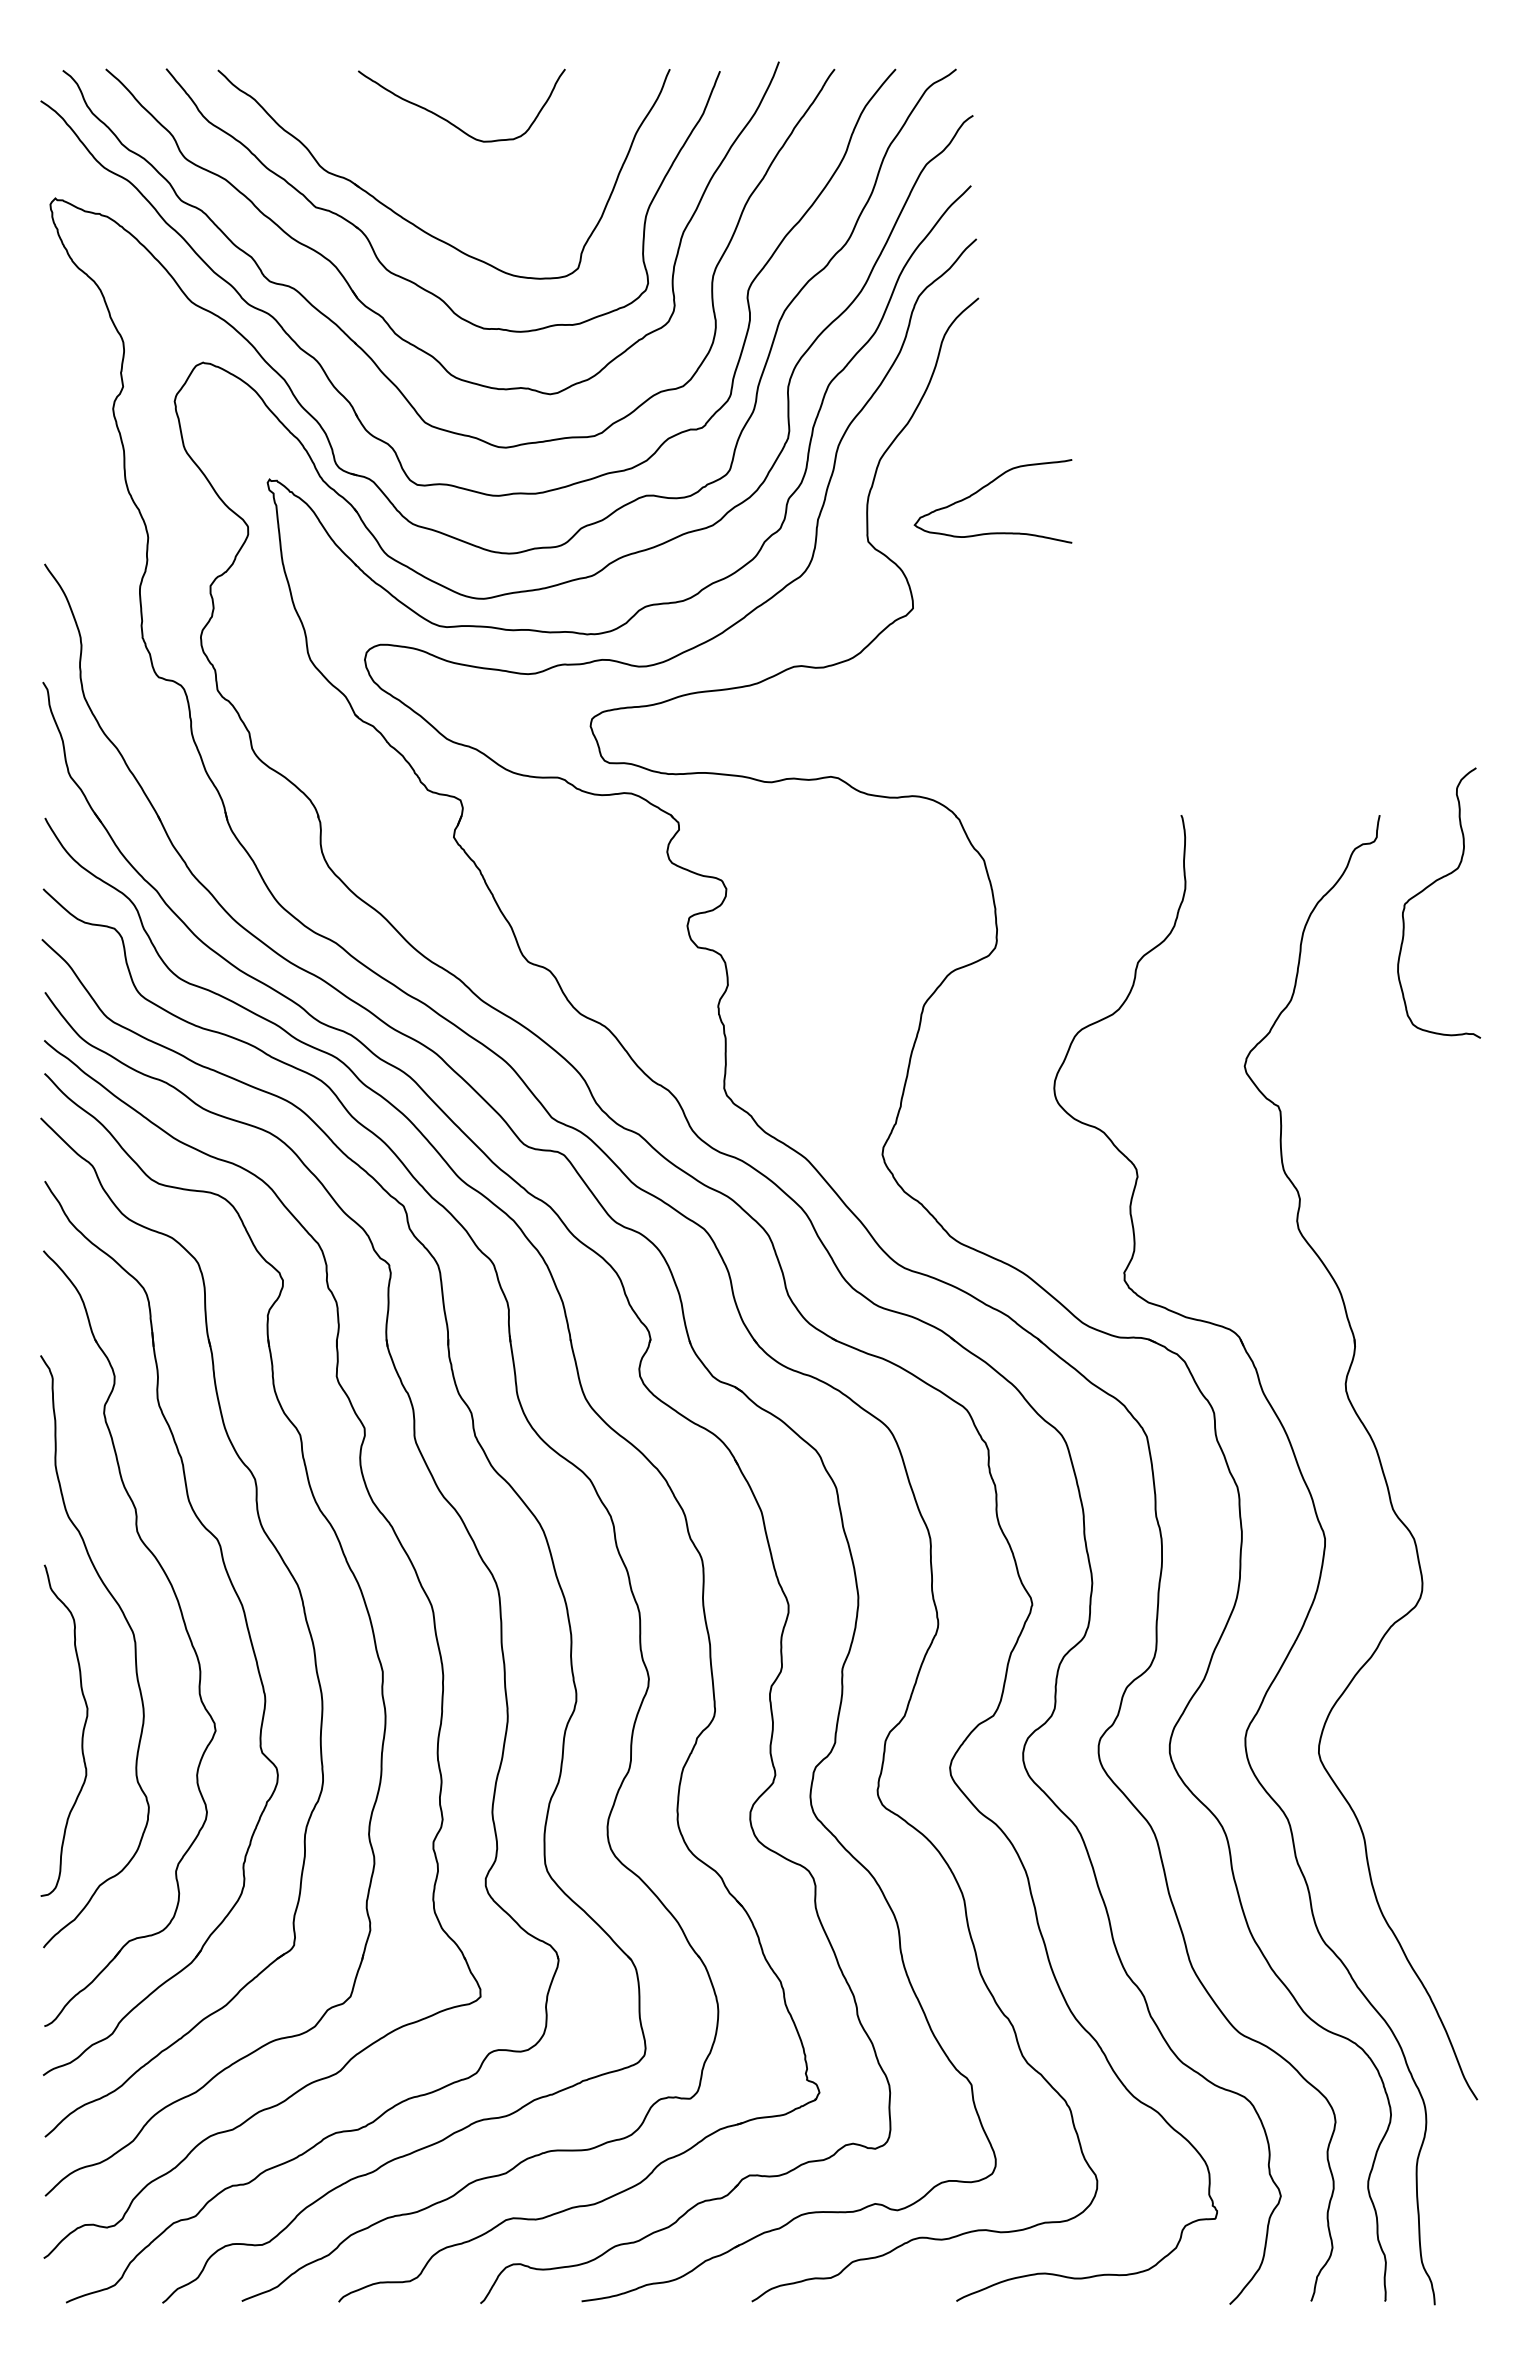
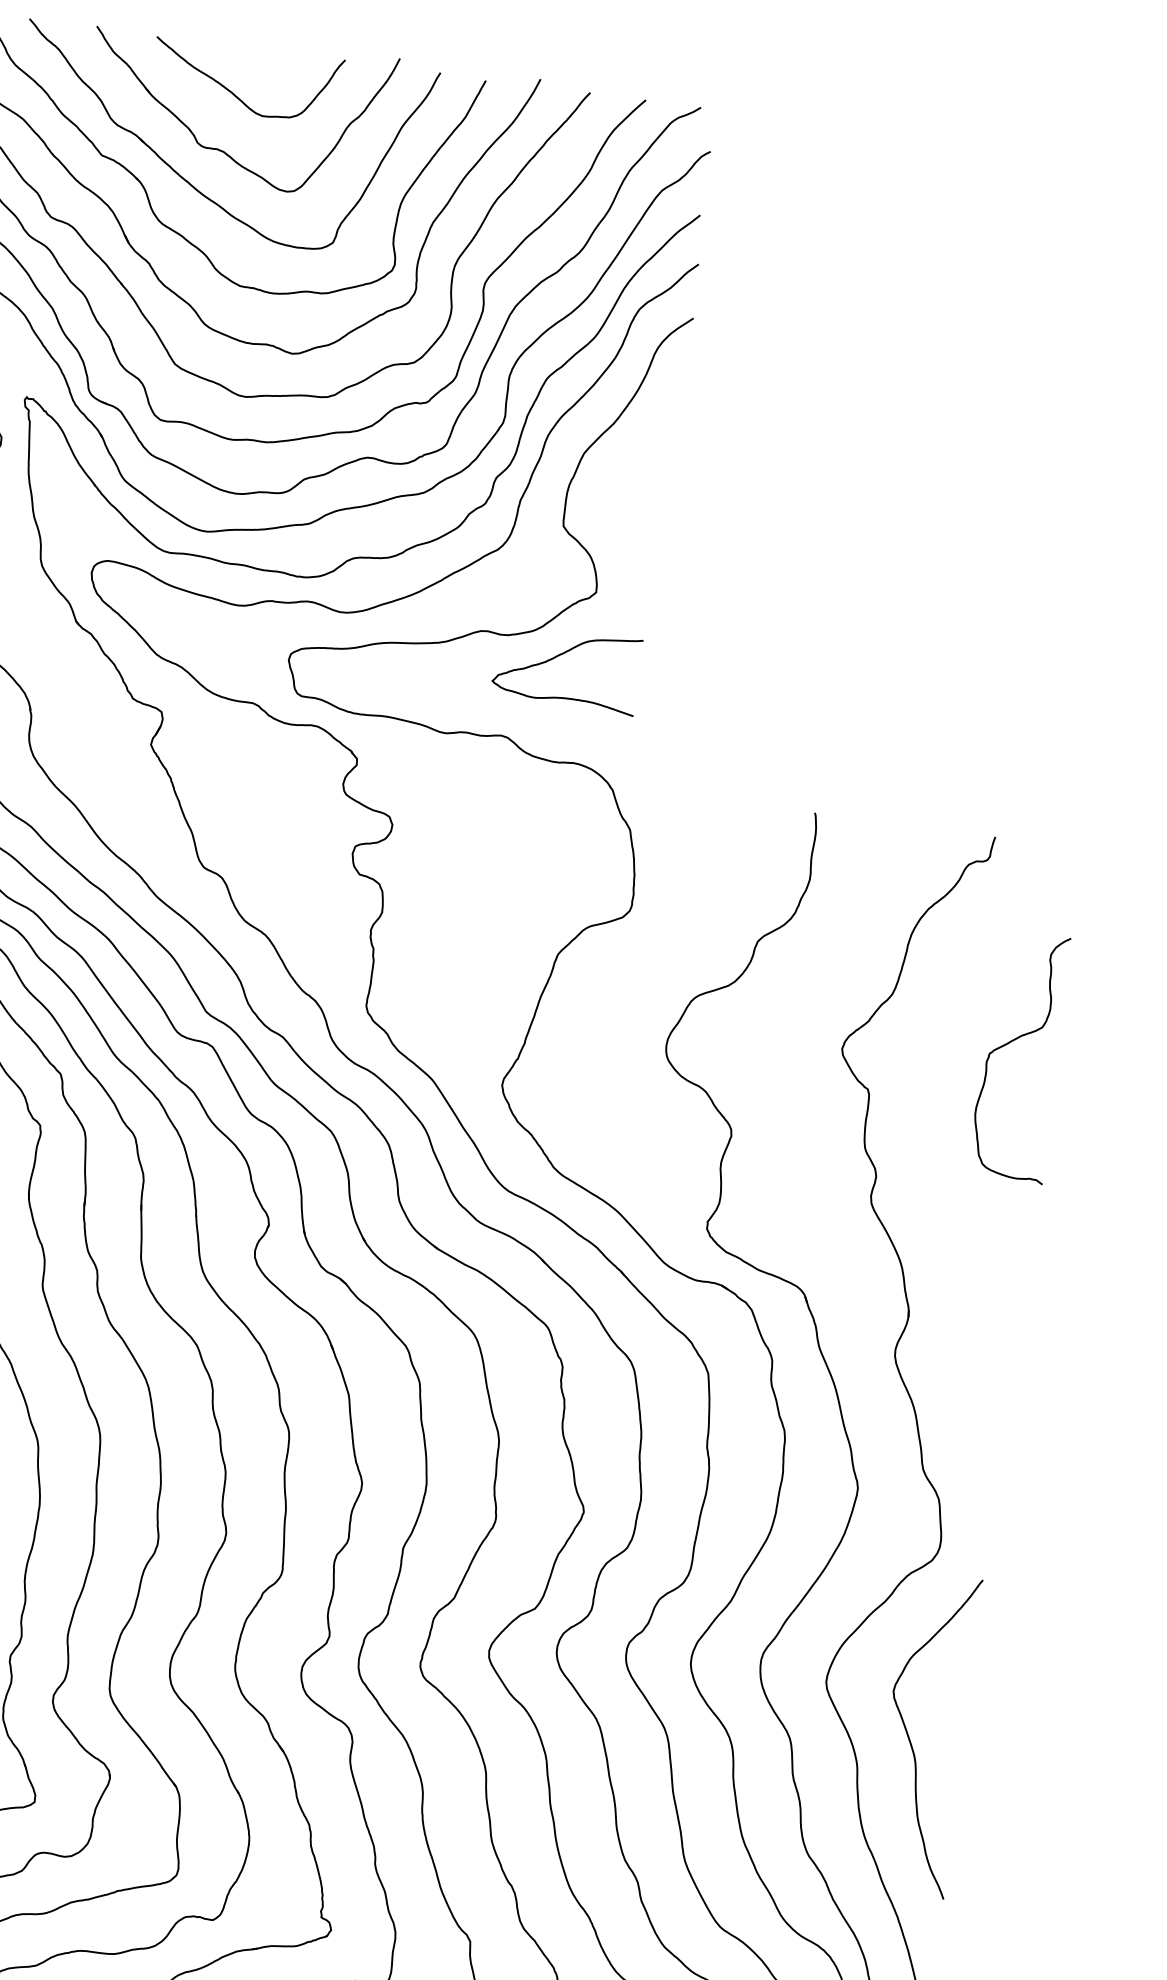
part: (445, 184) -> (222, 150), added
curve: (982, 489) -> (558, 656), moved
curve: (1430, 886) -> (1015, 1040), moved
curve: (1418, 1803) -> (910, 1740), added

